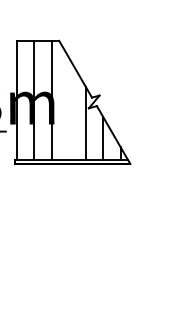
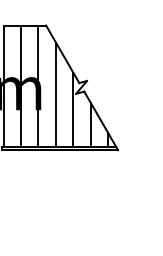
line: (68, 108) -> (55, 94), added

